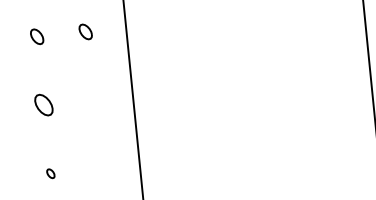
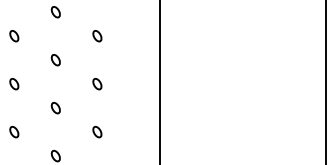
part: (85, 32) -> (131, 36), removed
part: (44, 105) -> (97, 84), size x0.71
part: (50, 172) -> (97, 131), size x1.67

